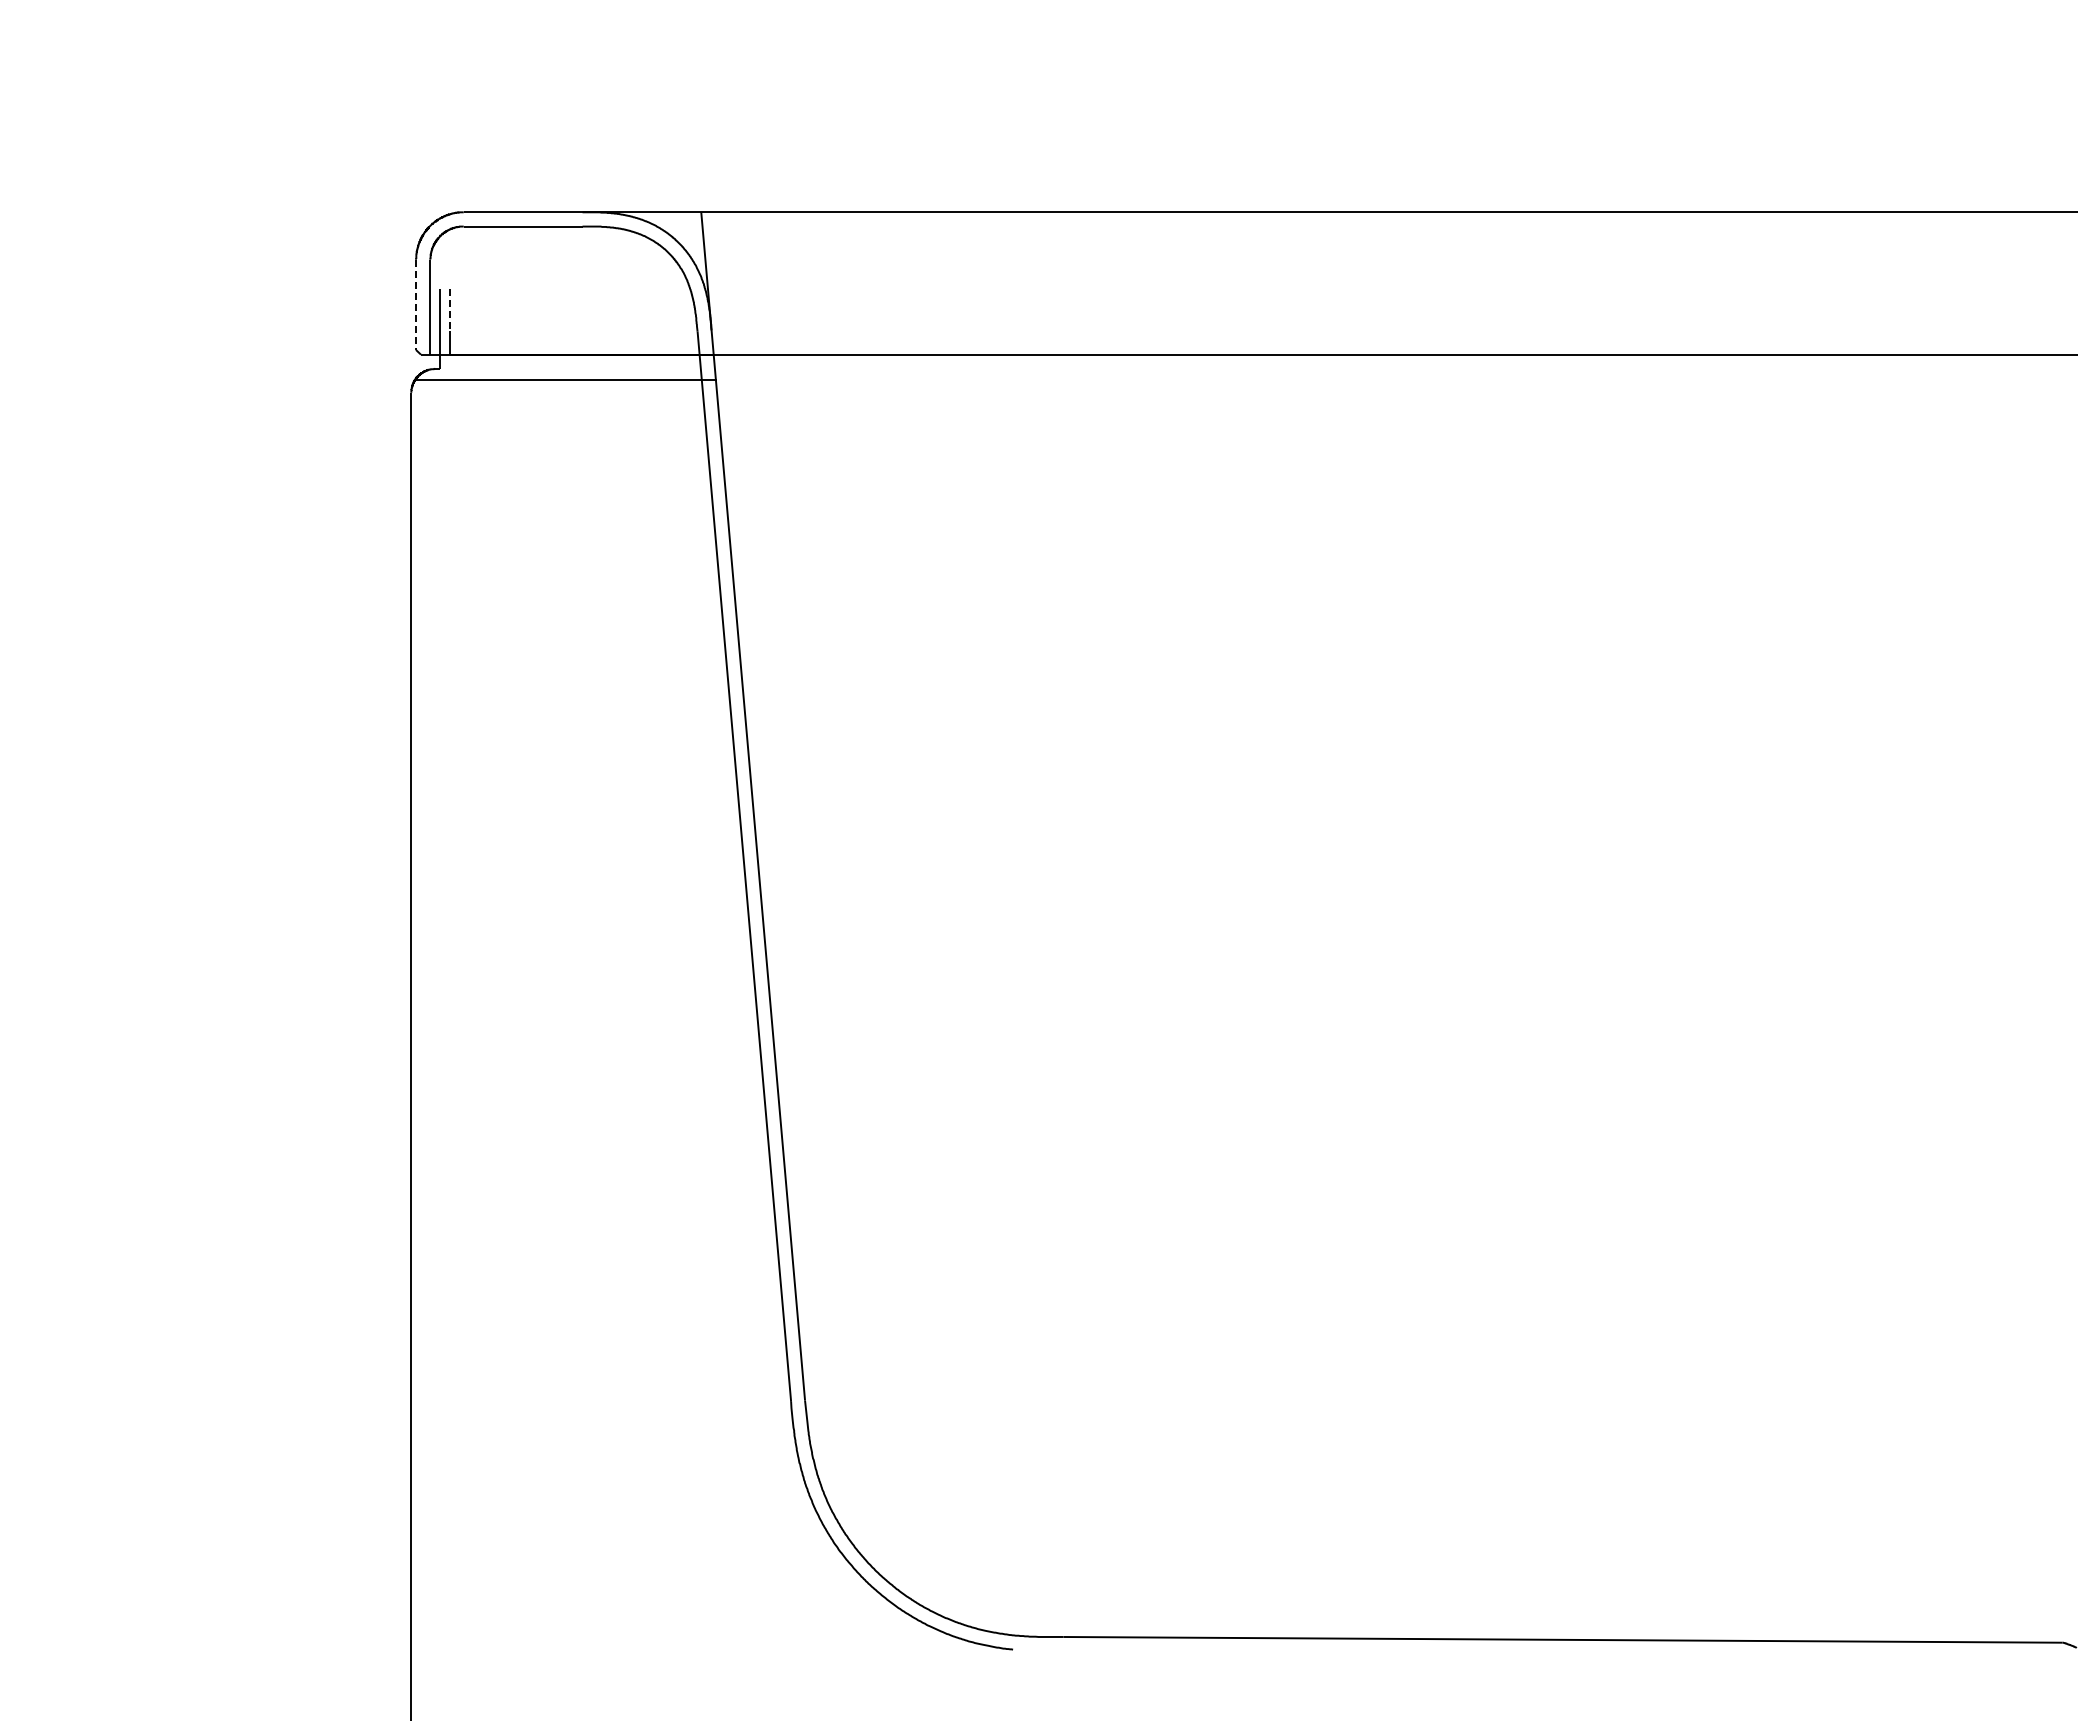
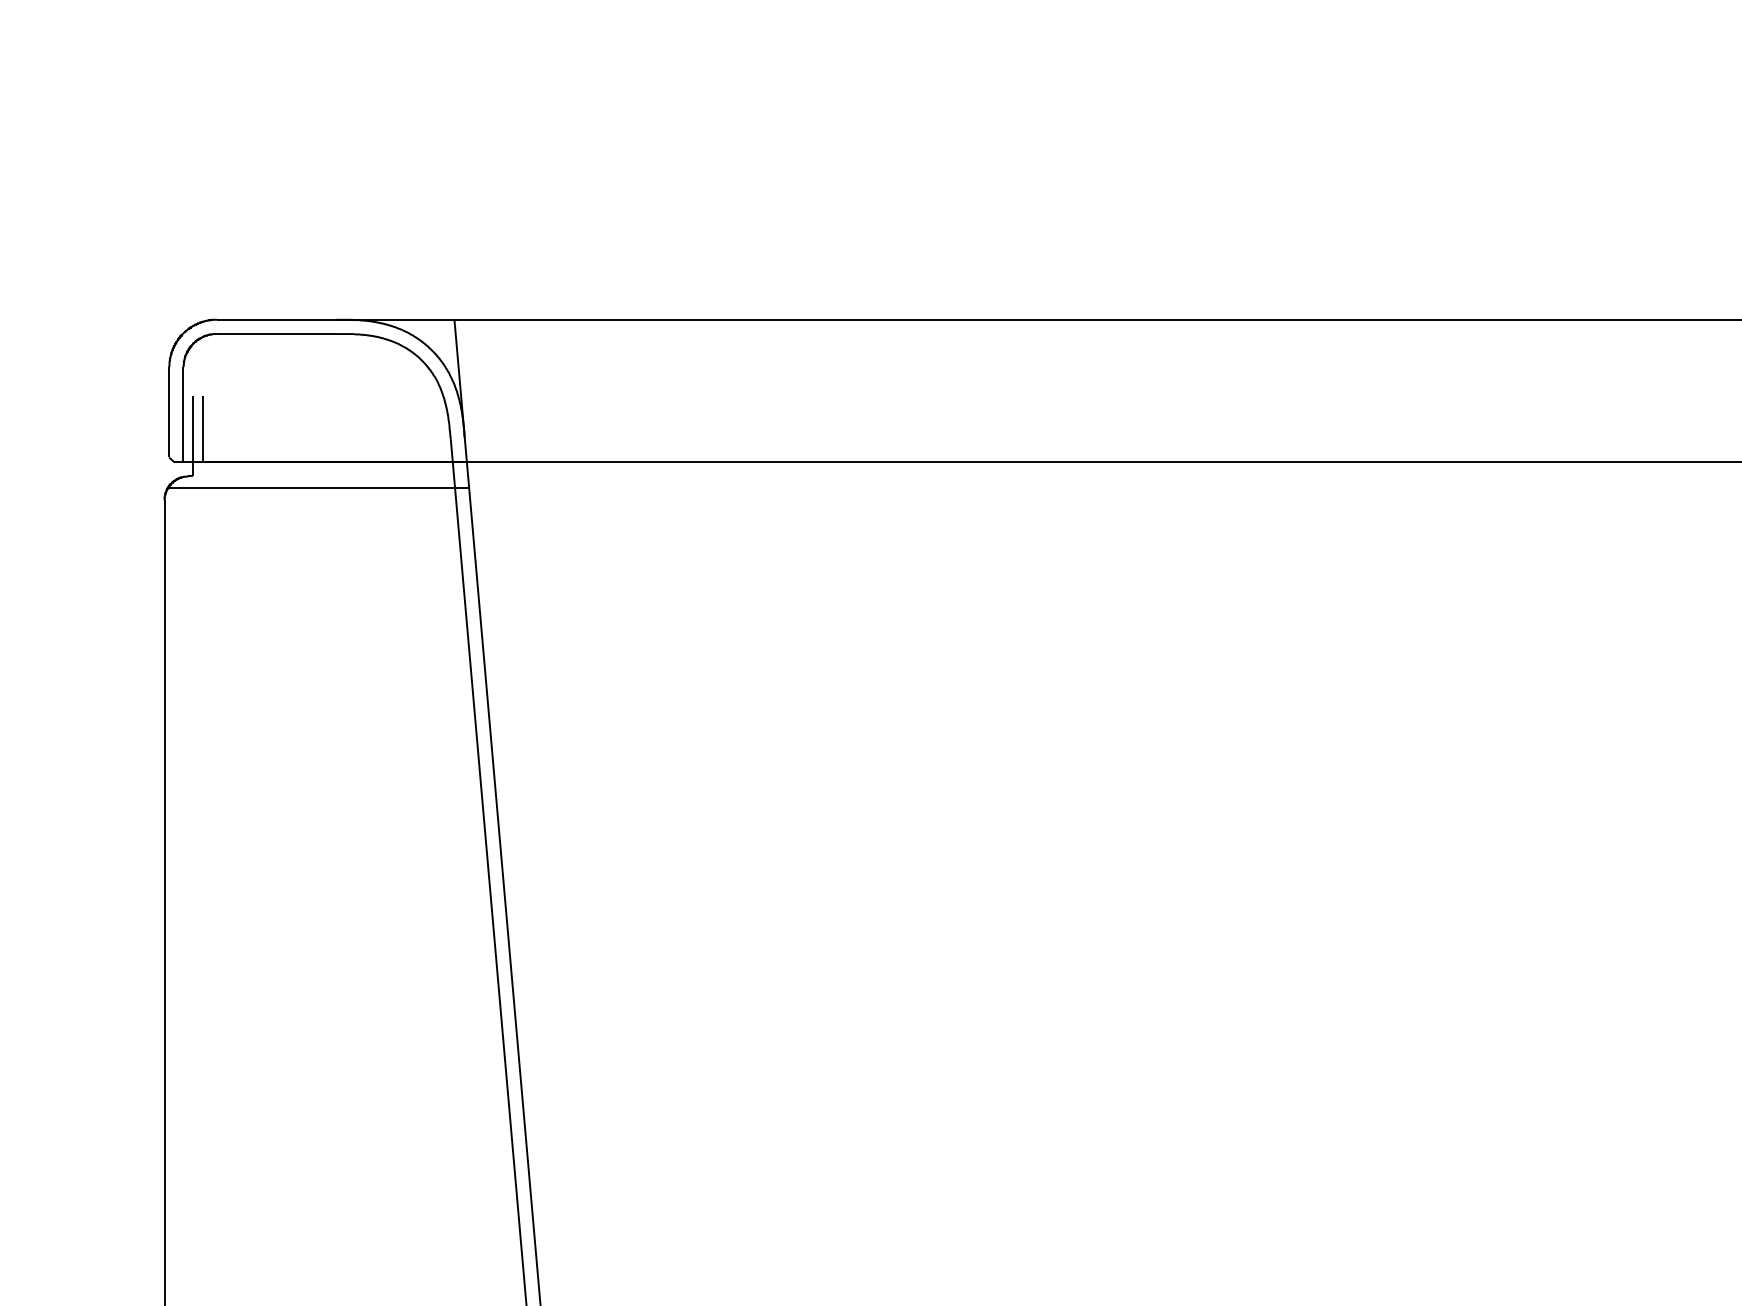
line: (416, 305) -> (169, 412), dashed -> solid
line: (450, 310) -> (203, 417), dashed -> solid

